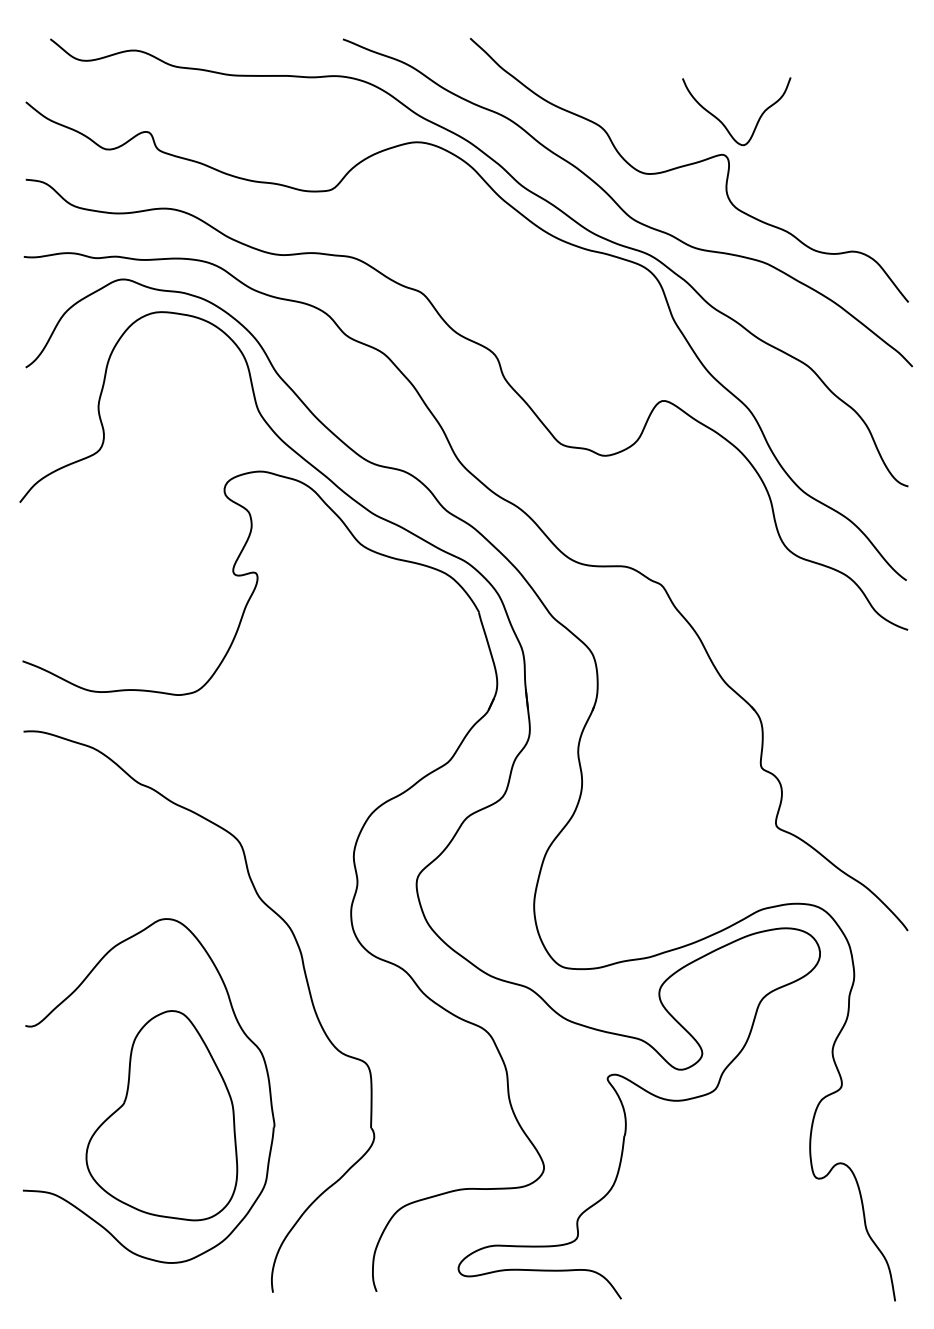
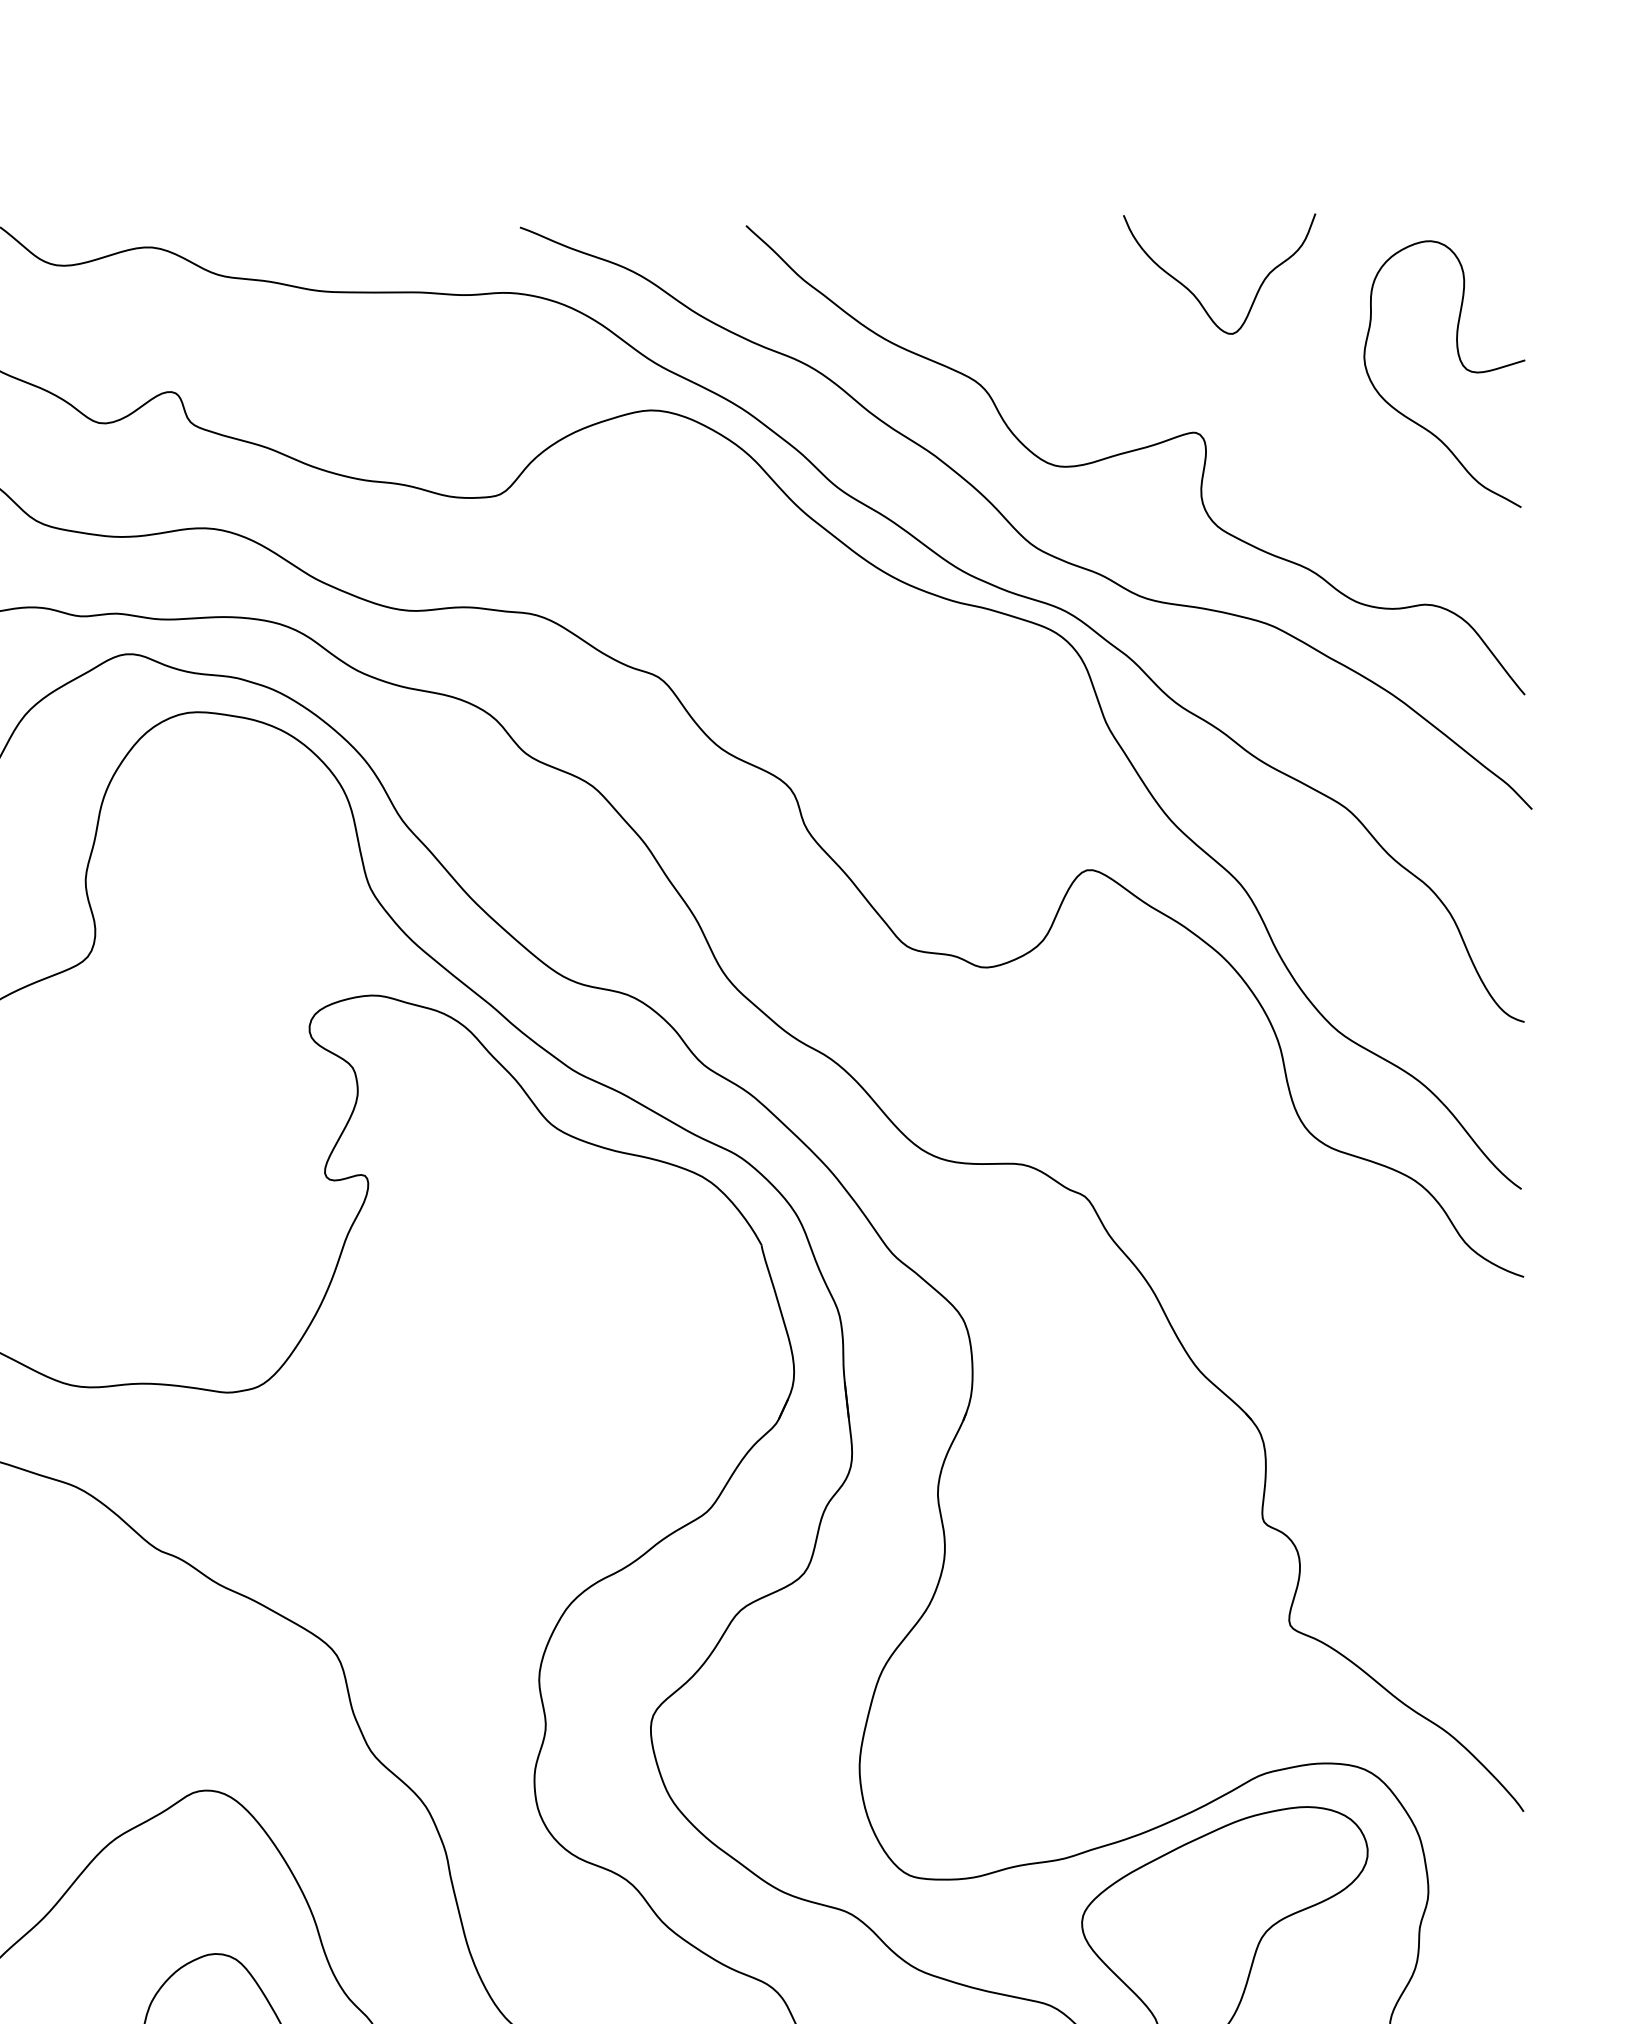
curve: (872, 116) -> (1460, 364), added
curve: (723, 123) -> (1196, 295), moved

